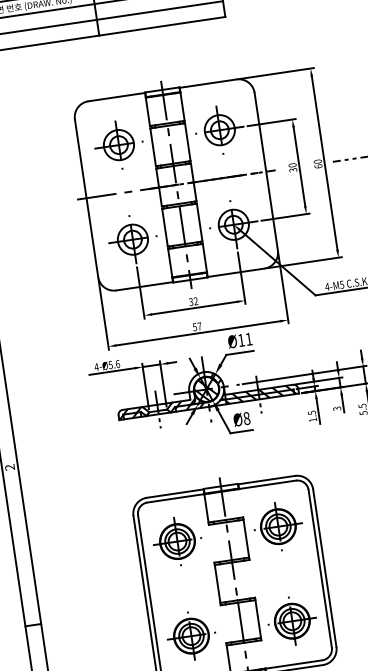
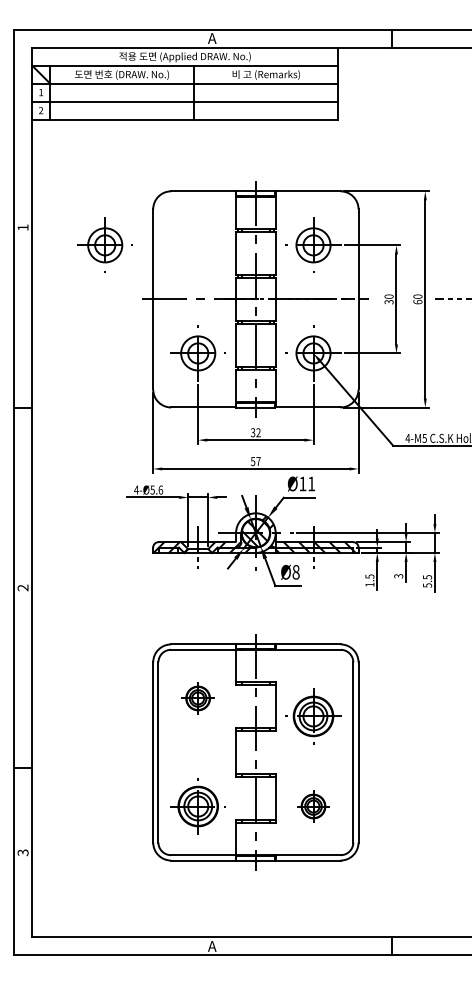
part: (118, 144) -> (104, 244), moved
part: (278, 526) -> (313, 716), moved
part: (176, 541) -> (197, 698), size x0.6
part: (292, 621) -> (313, 806), size x0.6

